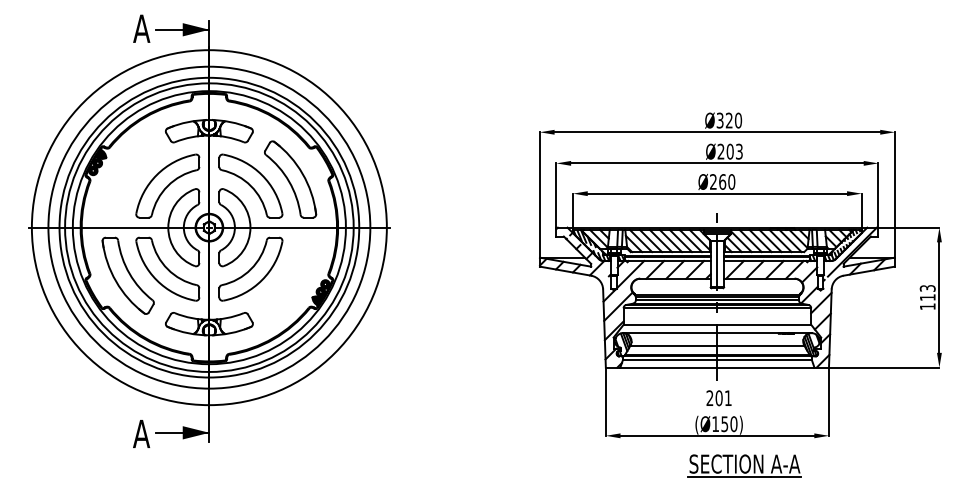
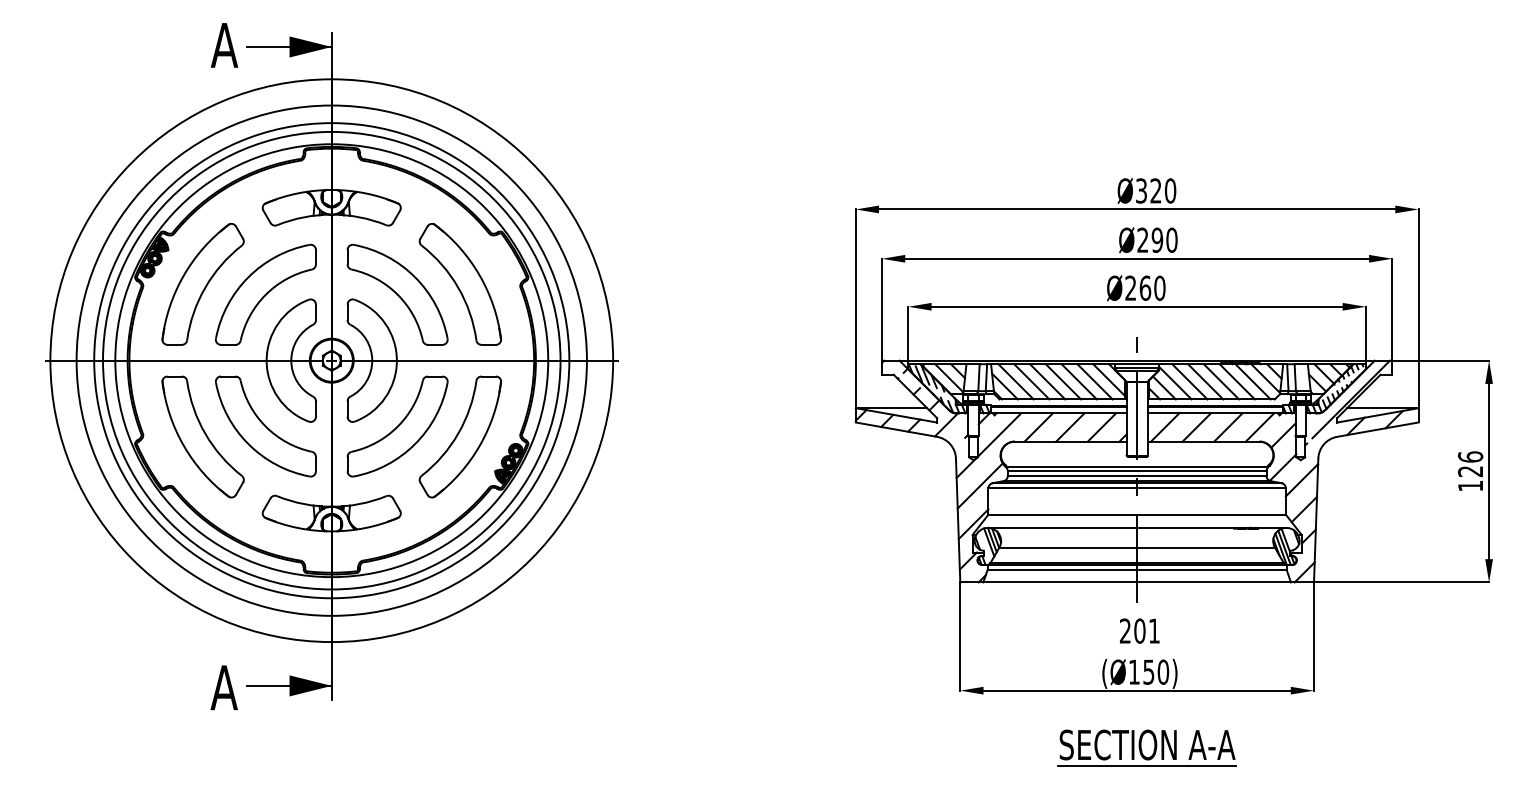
text: (734, 151) -> (1164, 239), Ø203 -> Ø290
part: (127, 179) -> (201, 284), added
part: (290, 275) -> (460, 436), added
text: (927, 292) -> (1470, 463), 113 -> 126
part: (744, 465) -> (1146, 747), moved

